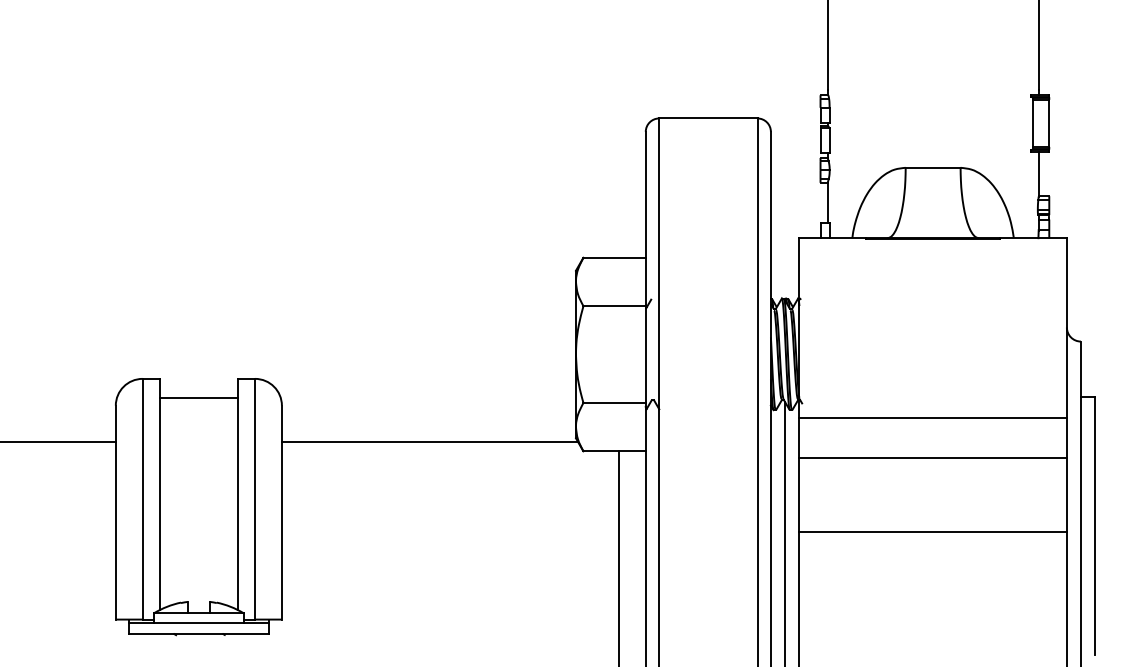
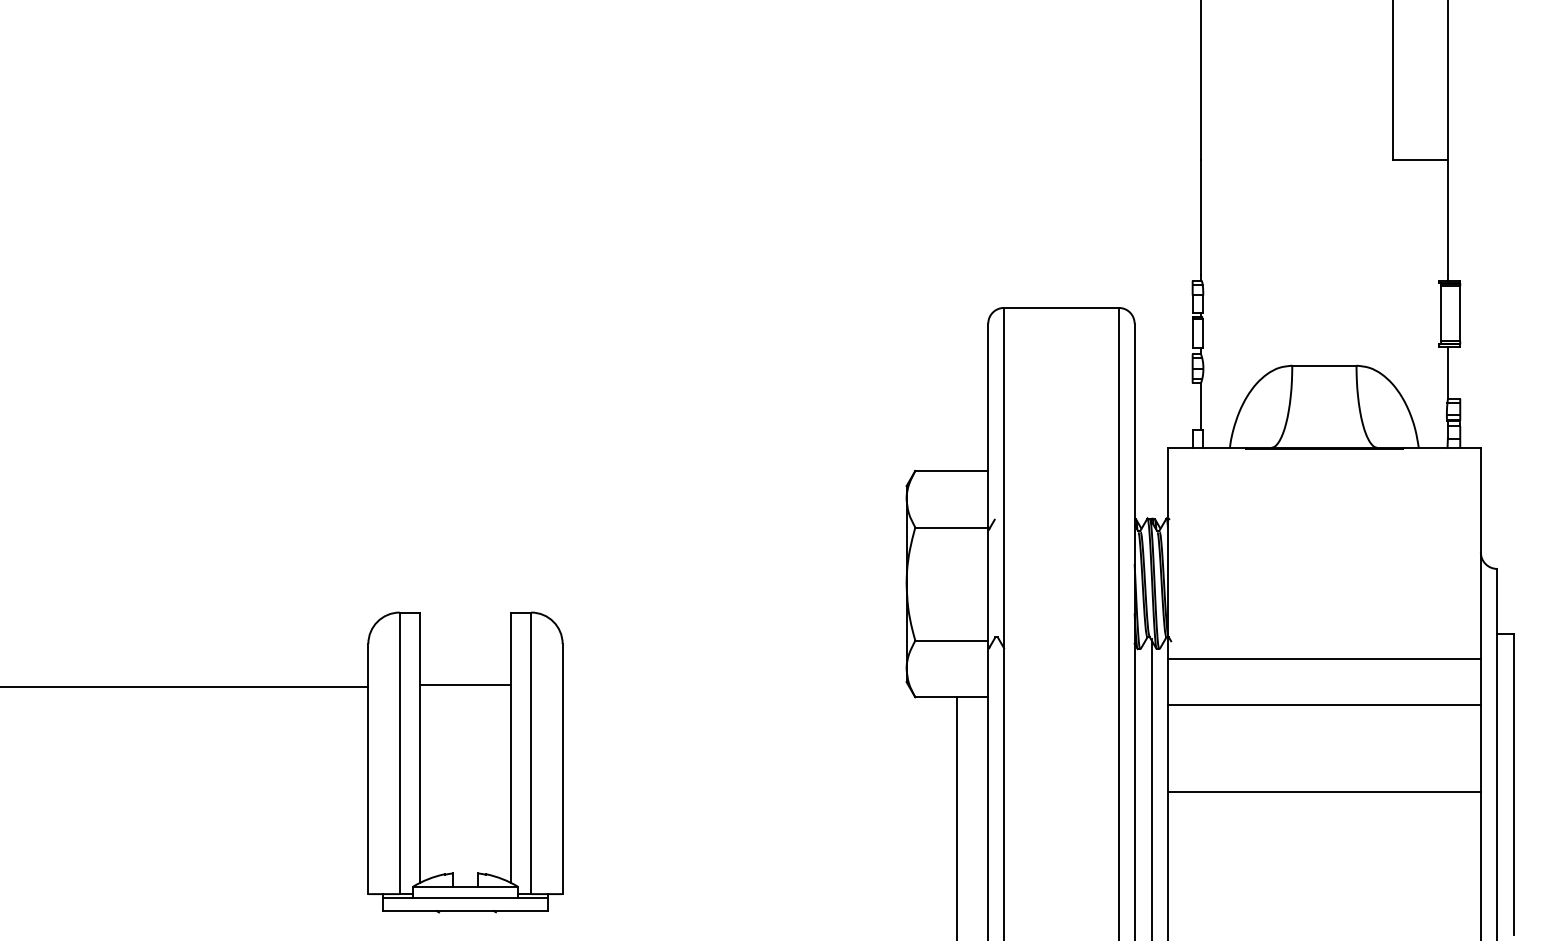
line: (198, 397) -> (465, 684), moved
line: (429, 442) -> (735, 686), removed

